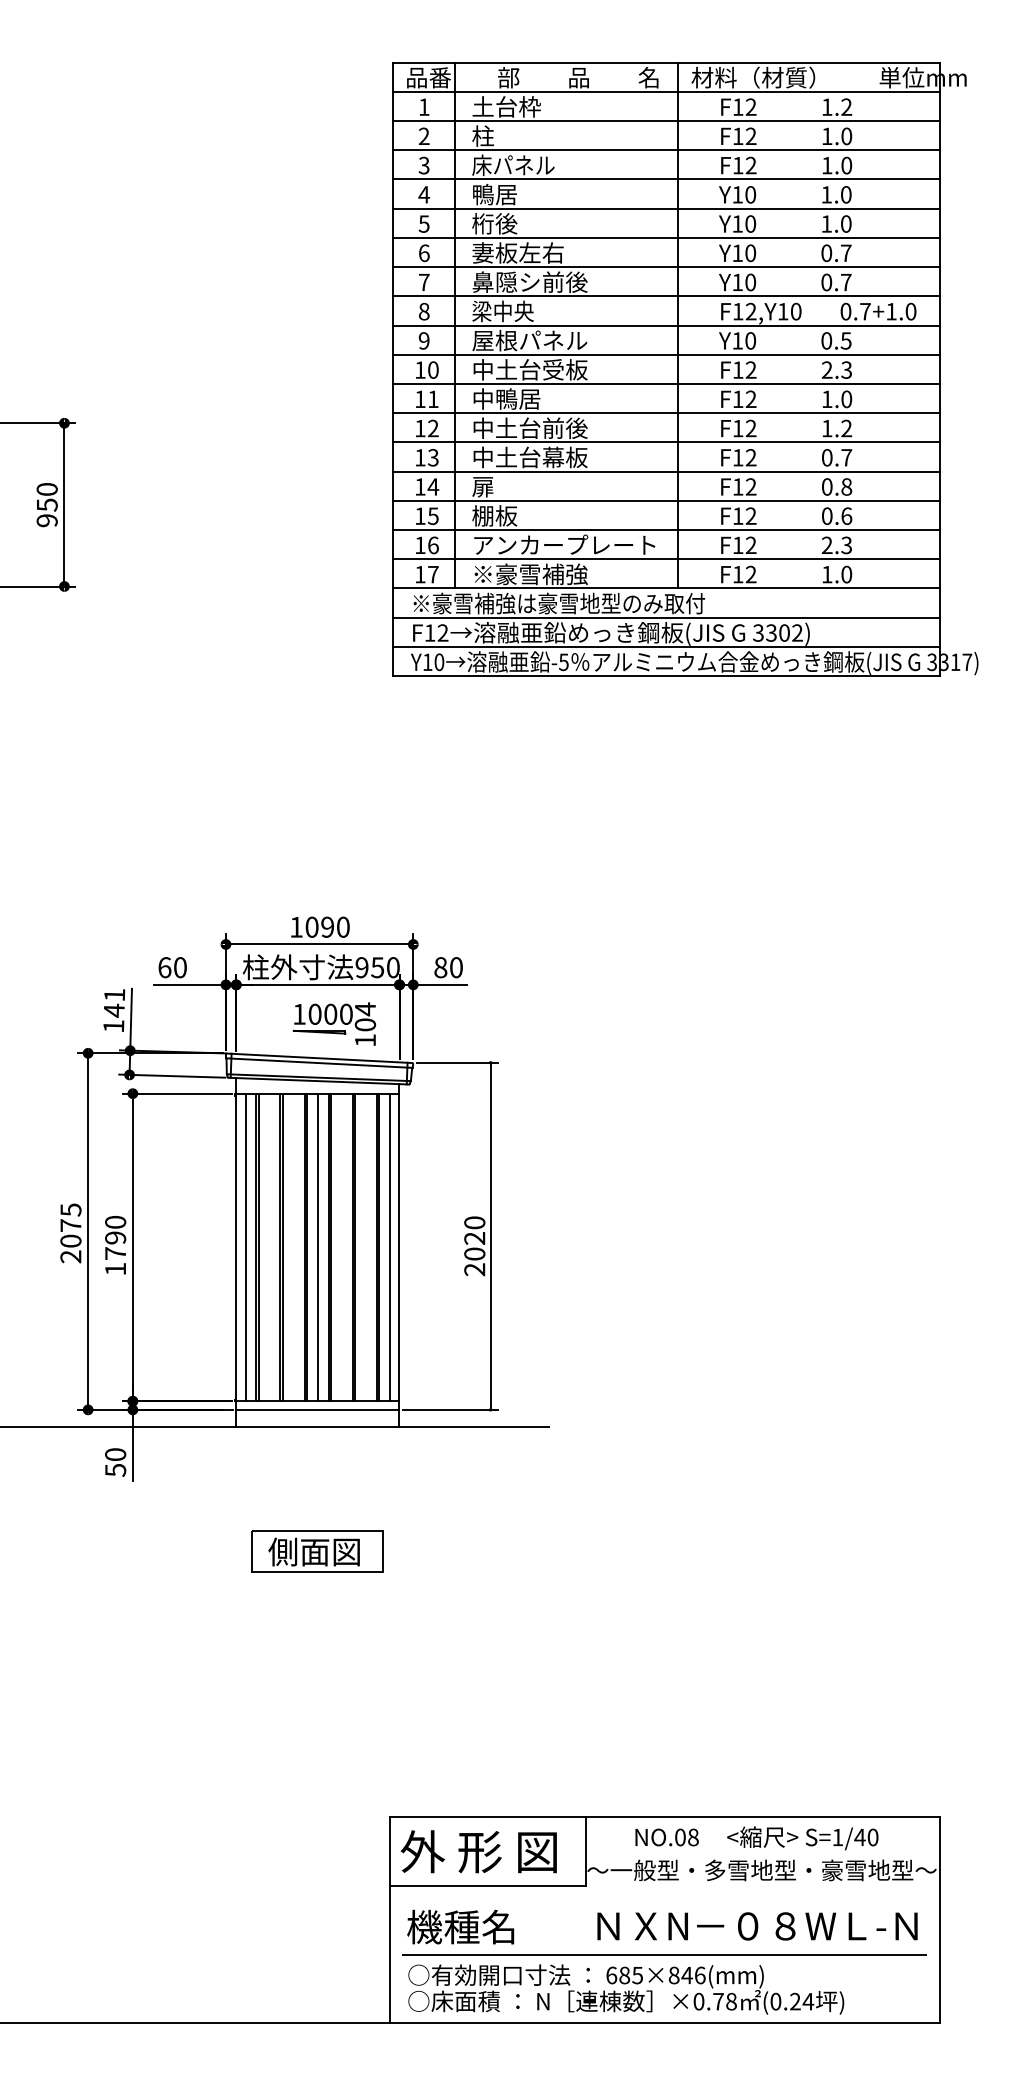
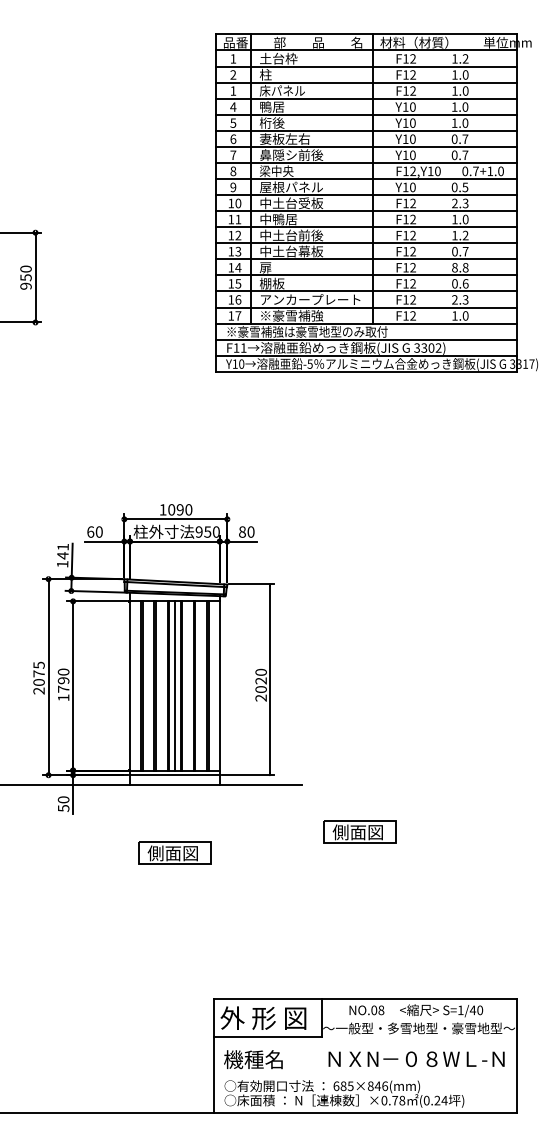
text: (424, 164) -> (233, 90), 3 -> 1
text: (826, 486) -> (454, 267), 0.8 -> 8.8
text: (442, 631) -> (243, 347), F12 -> F11
part: (333, 1022) -> (183, 562), removed
line: (246, 1246) -> (135, 685), removed
line: (389, 1246) -> (214, 685), removed
part: (653, 1512) -> (359, 831), added
line: (664, 1954) -> (365, 1074), removed

